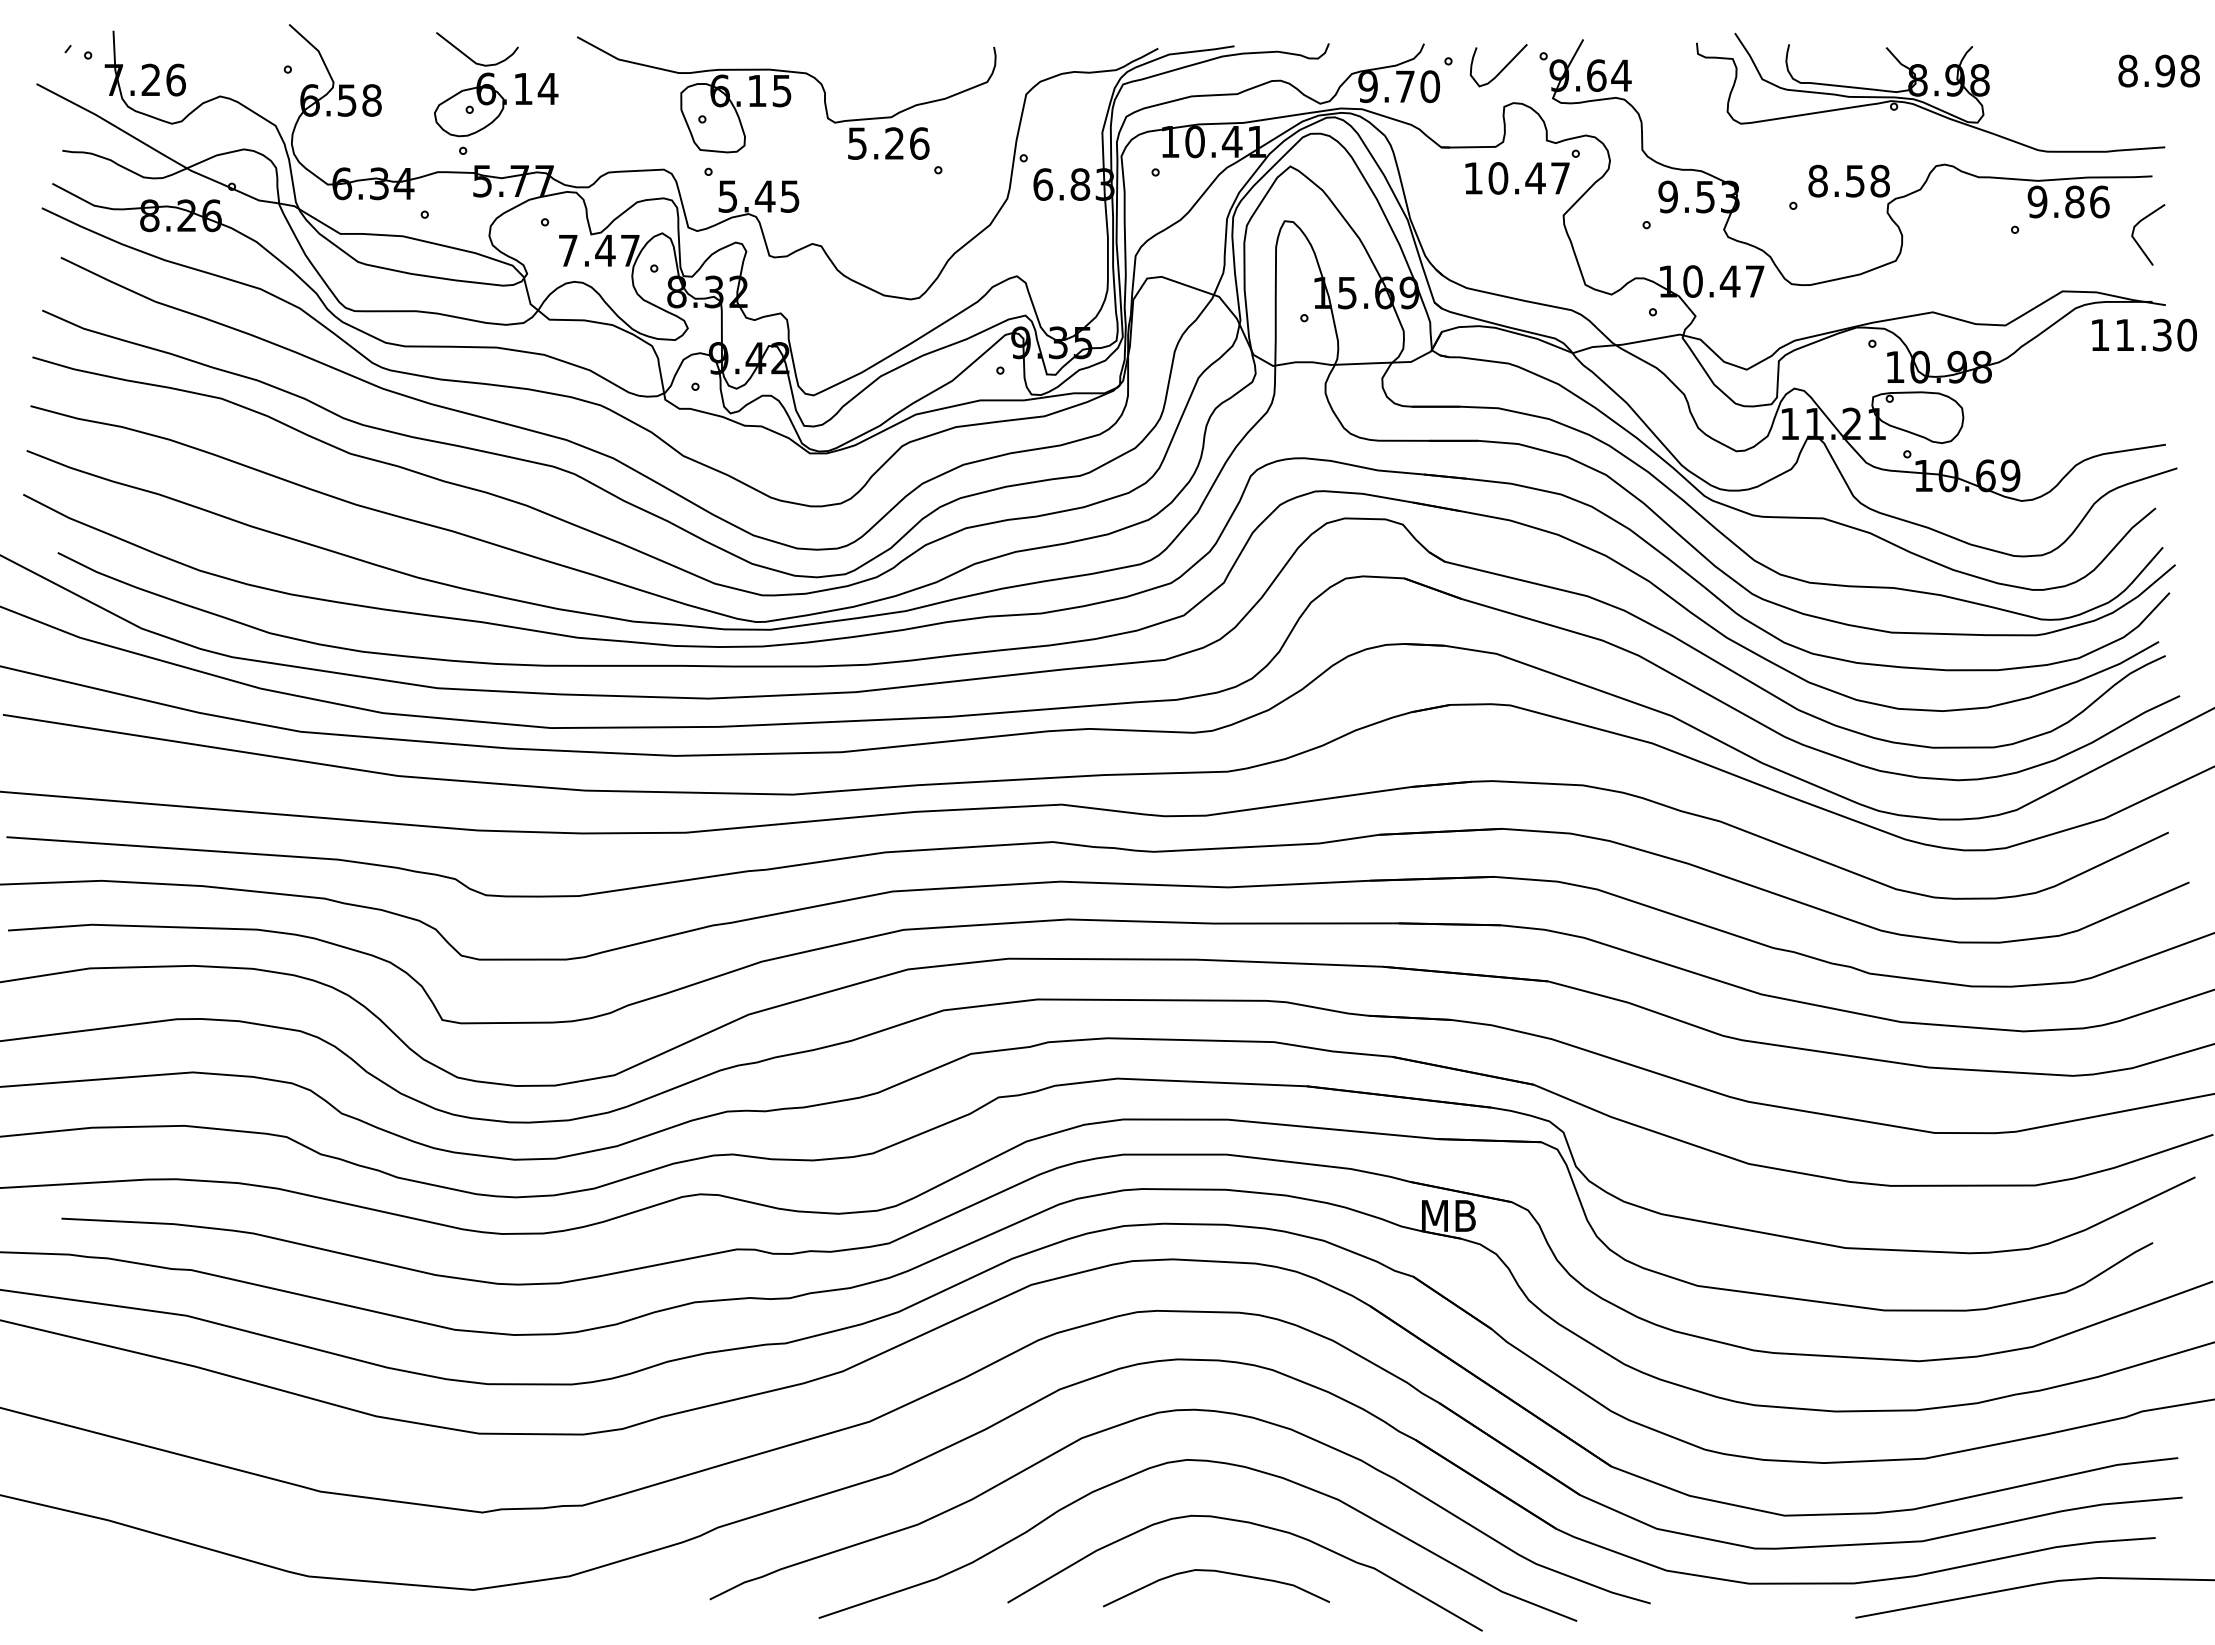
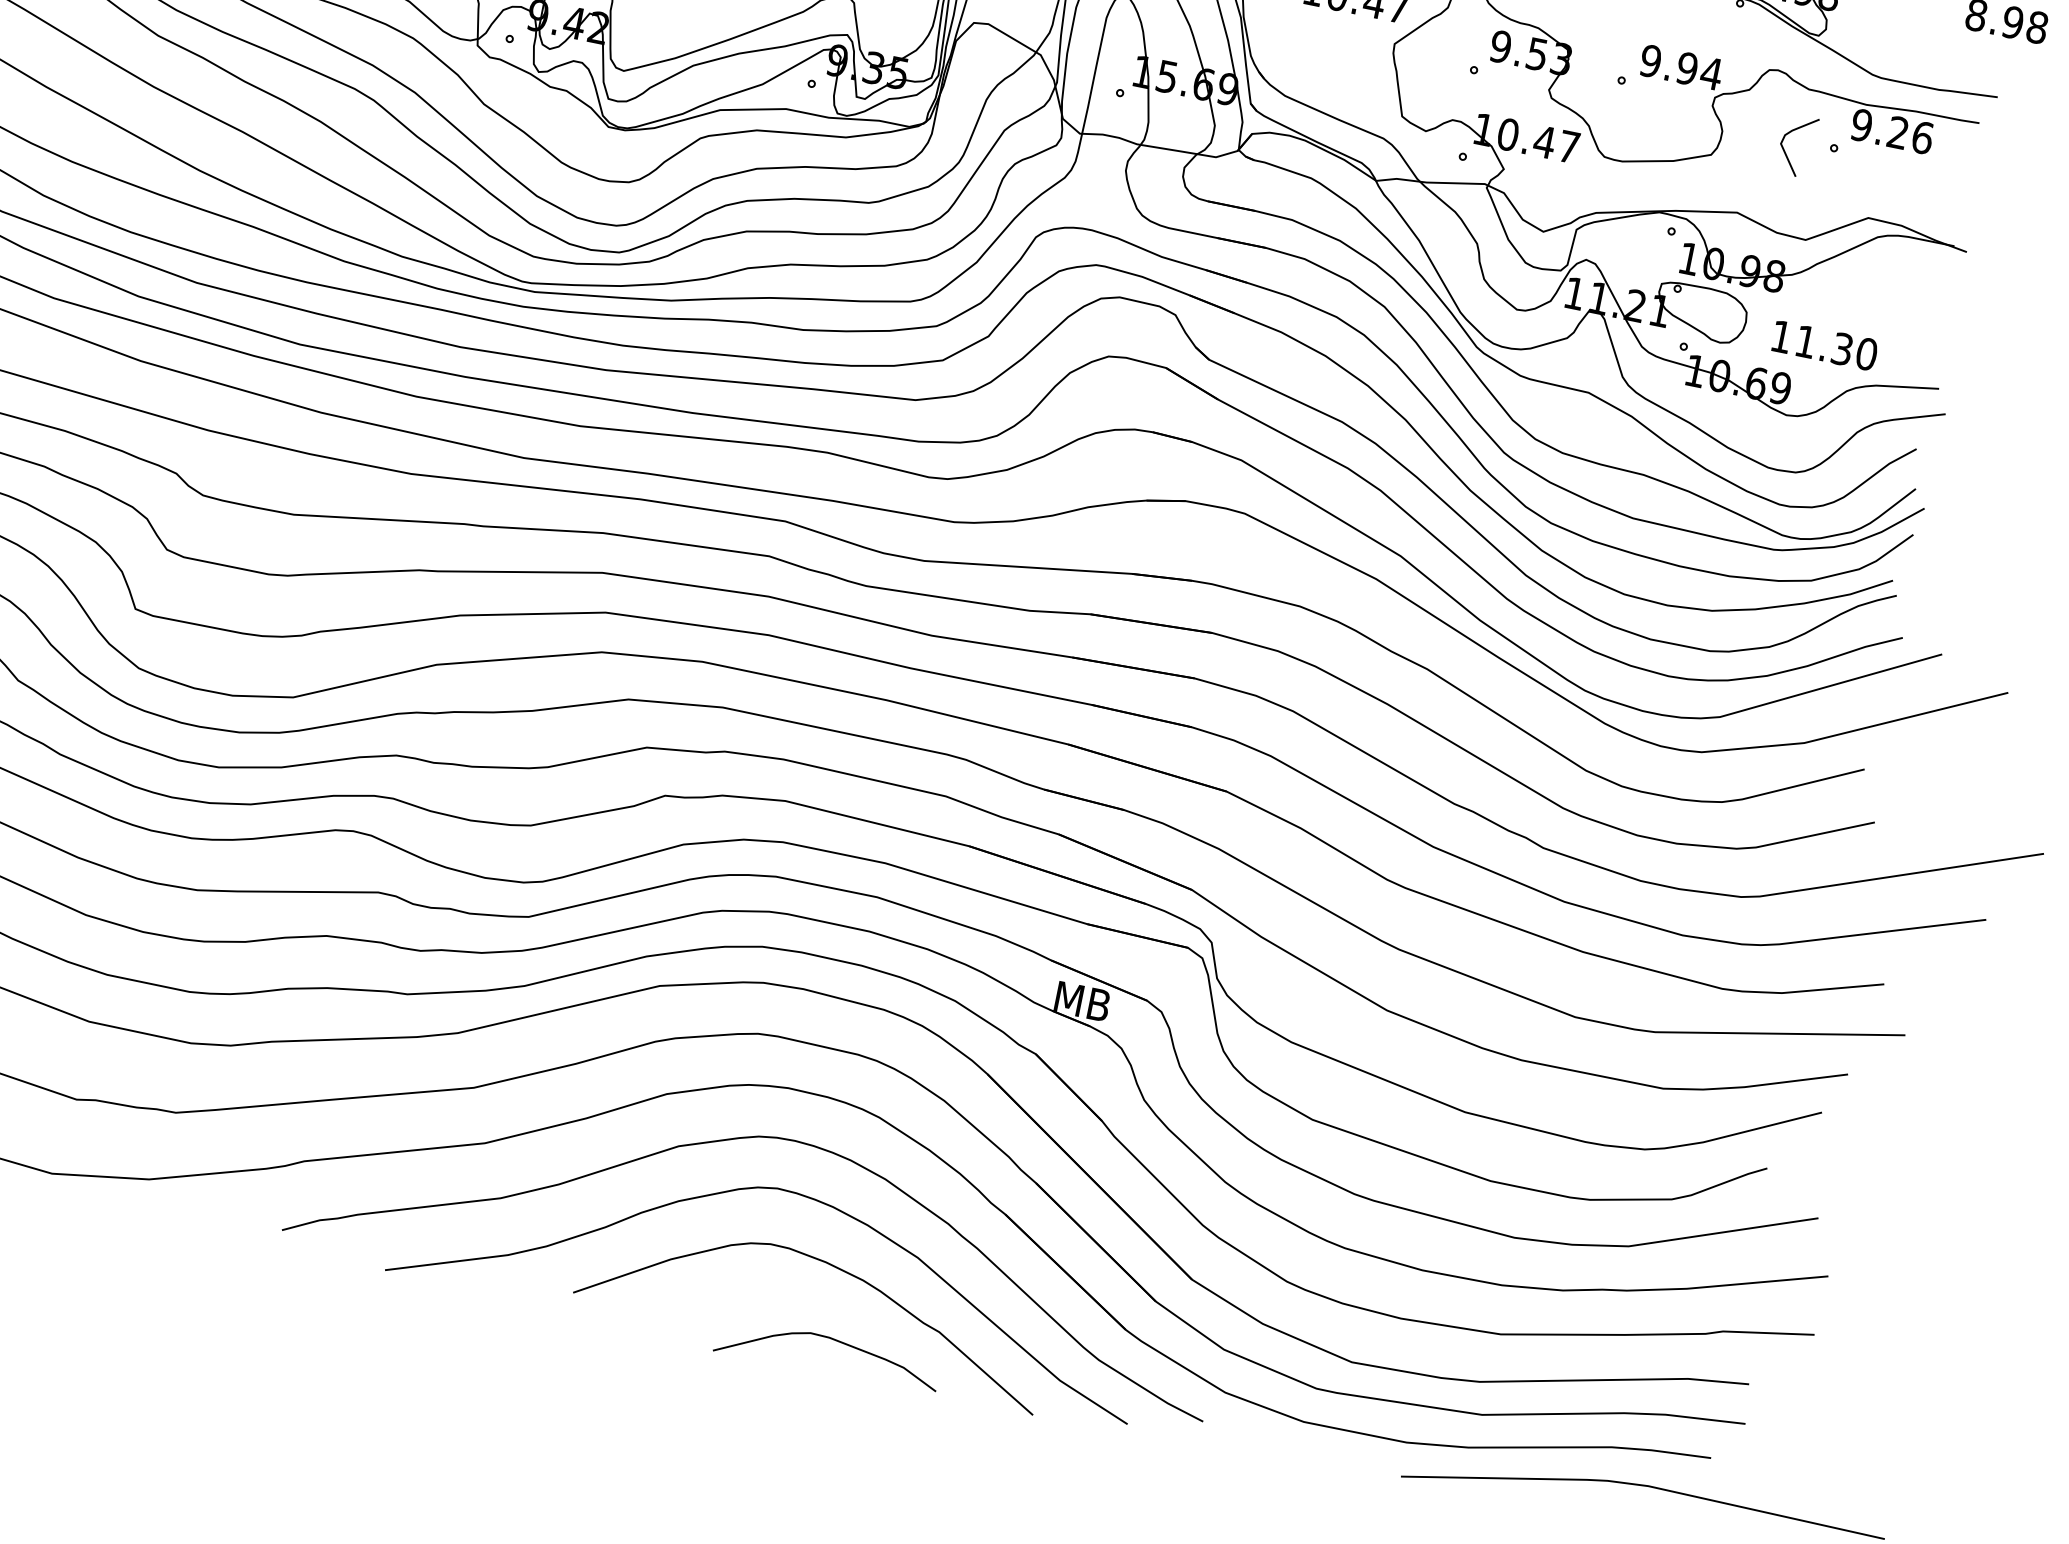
text: (1849, 180) -> (1681, 66), 8.58 -> 9.94
text: (2074, 201) -> (1898, 132), 9.86 -> 9.26
curve: (2137, 241) -> (1785, 150), moved
text: (2144, 334) -> (1825, 345), moved
curve: (1217, 1572) -> (831, 1339), moved

